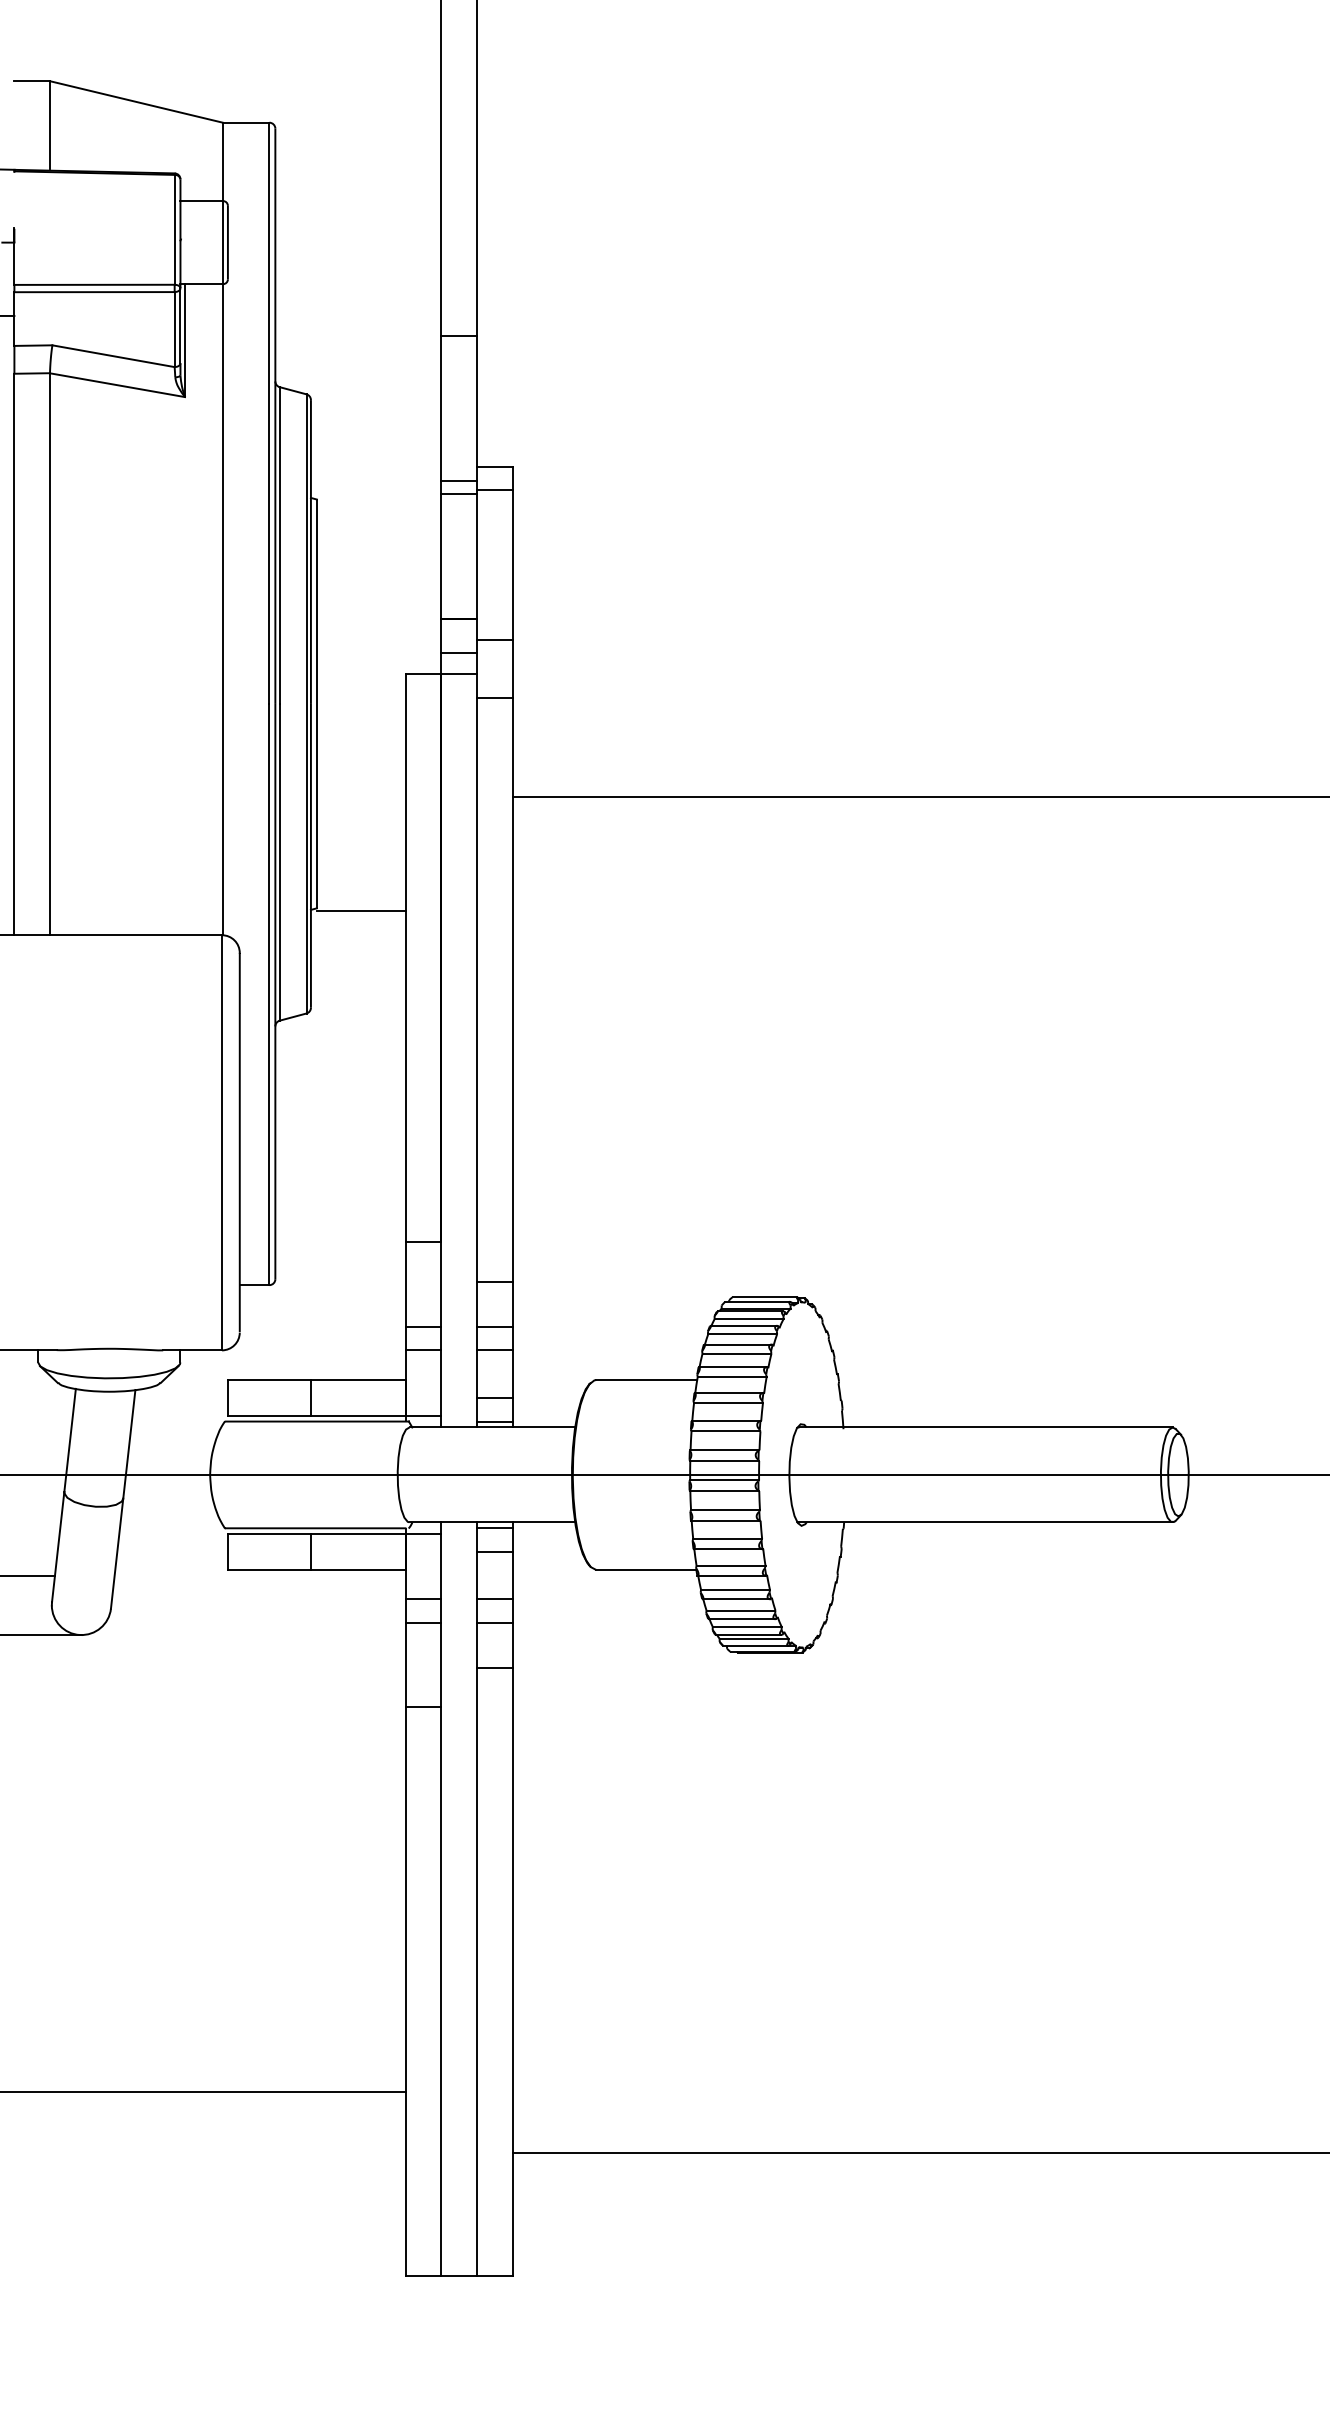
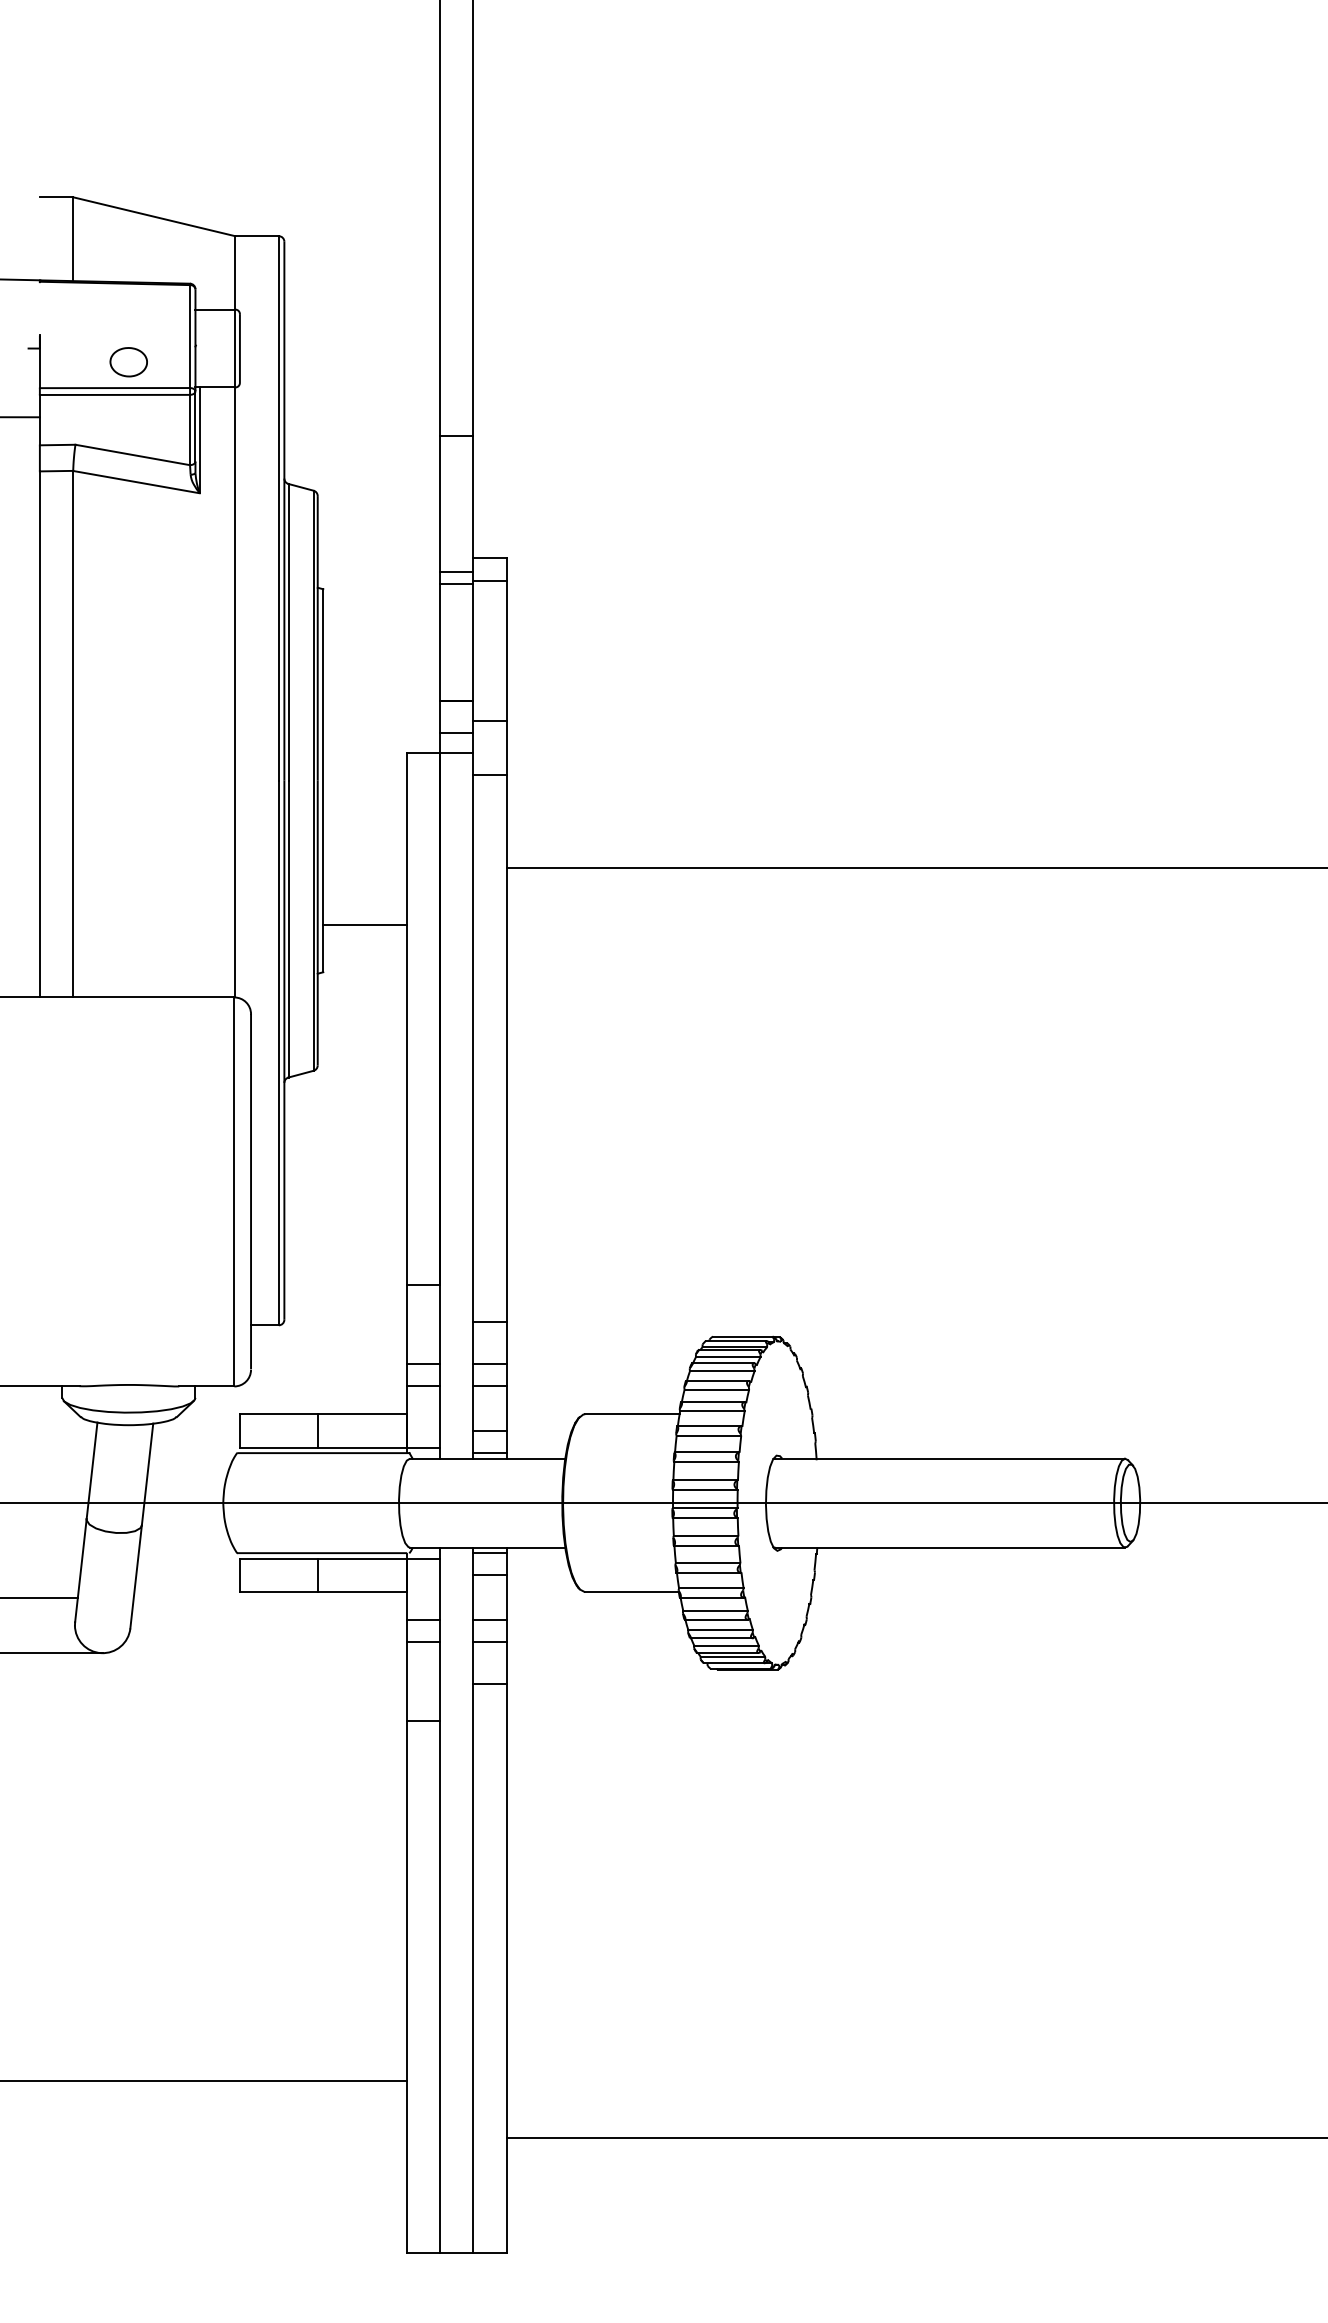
part: (108, 257) -> (128, 362), added
line: (360, 911) -> (364, 925), moved

